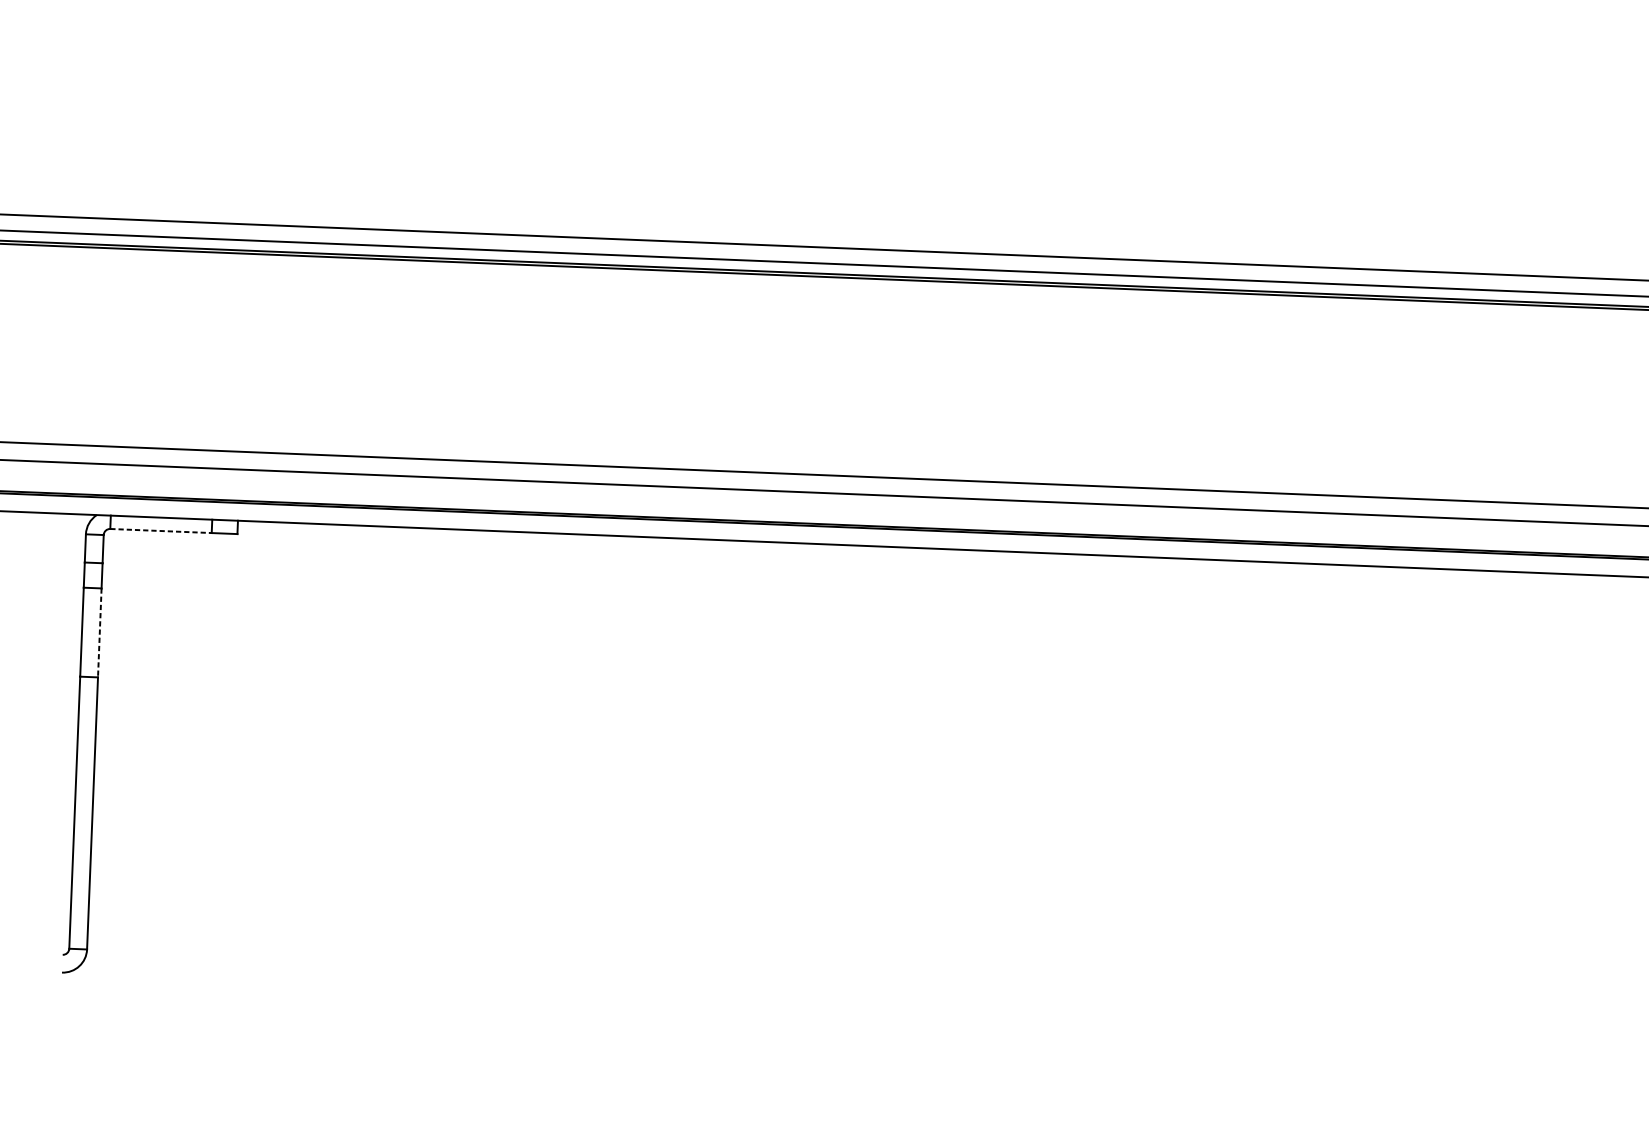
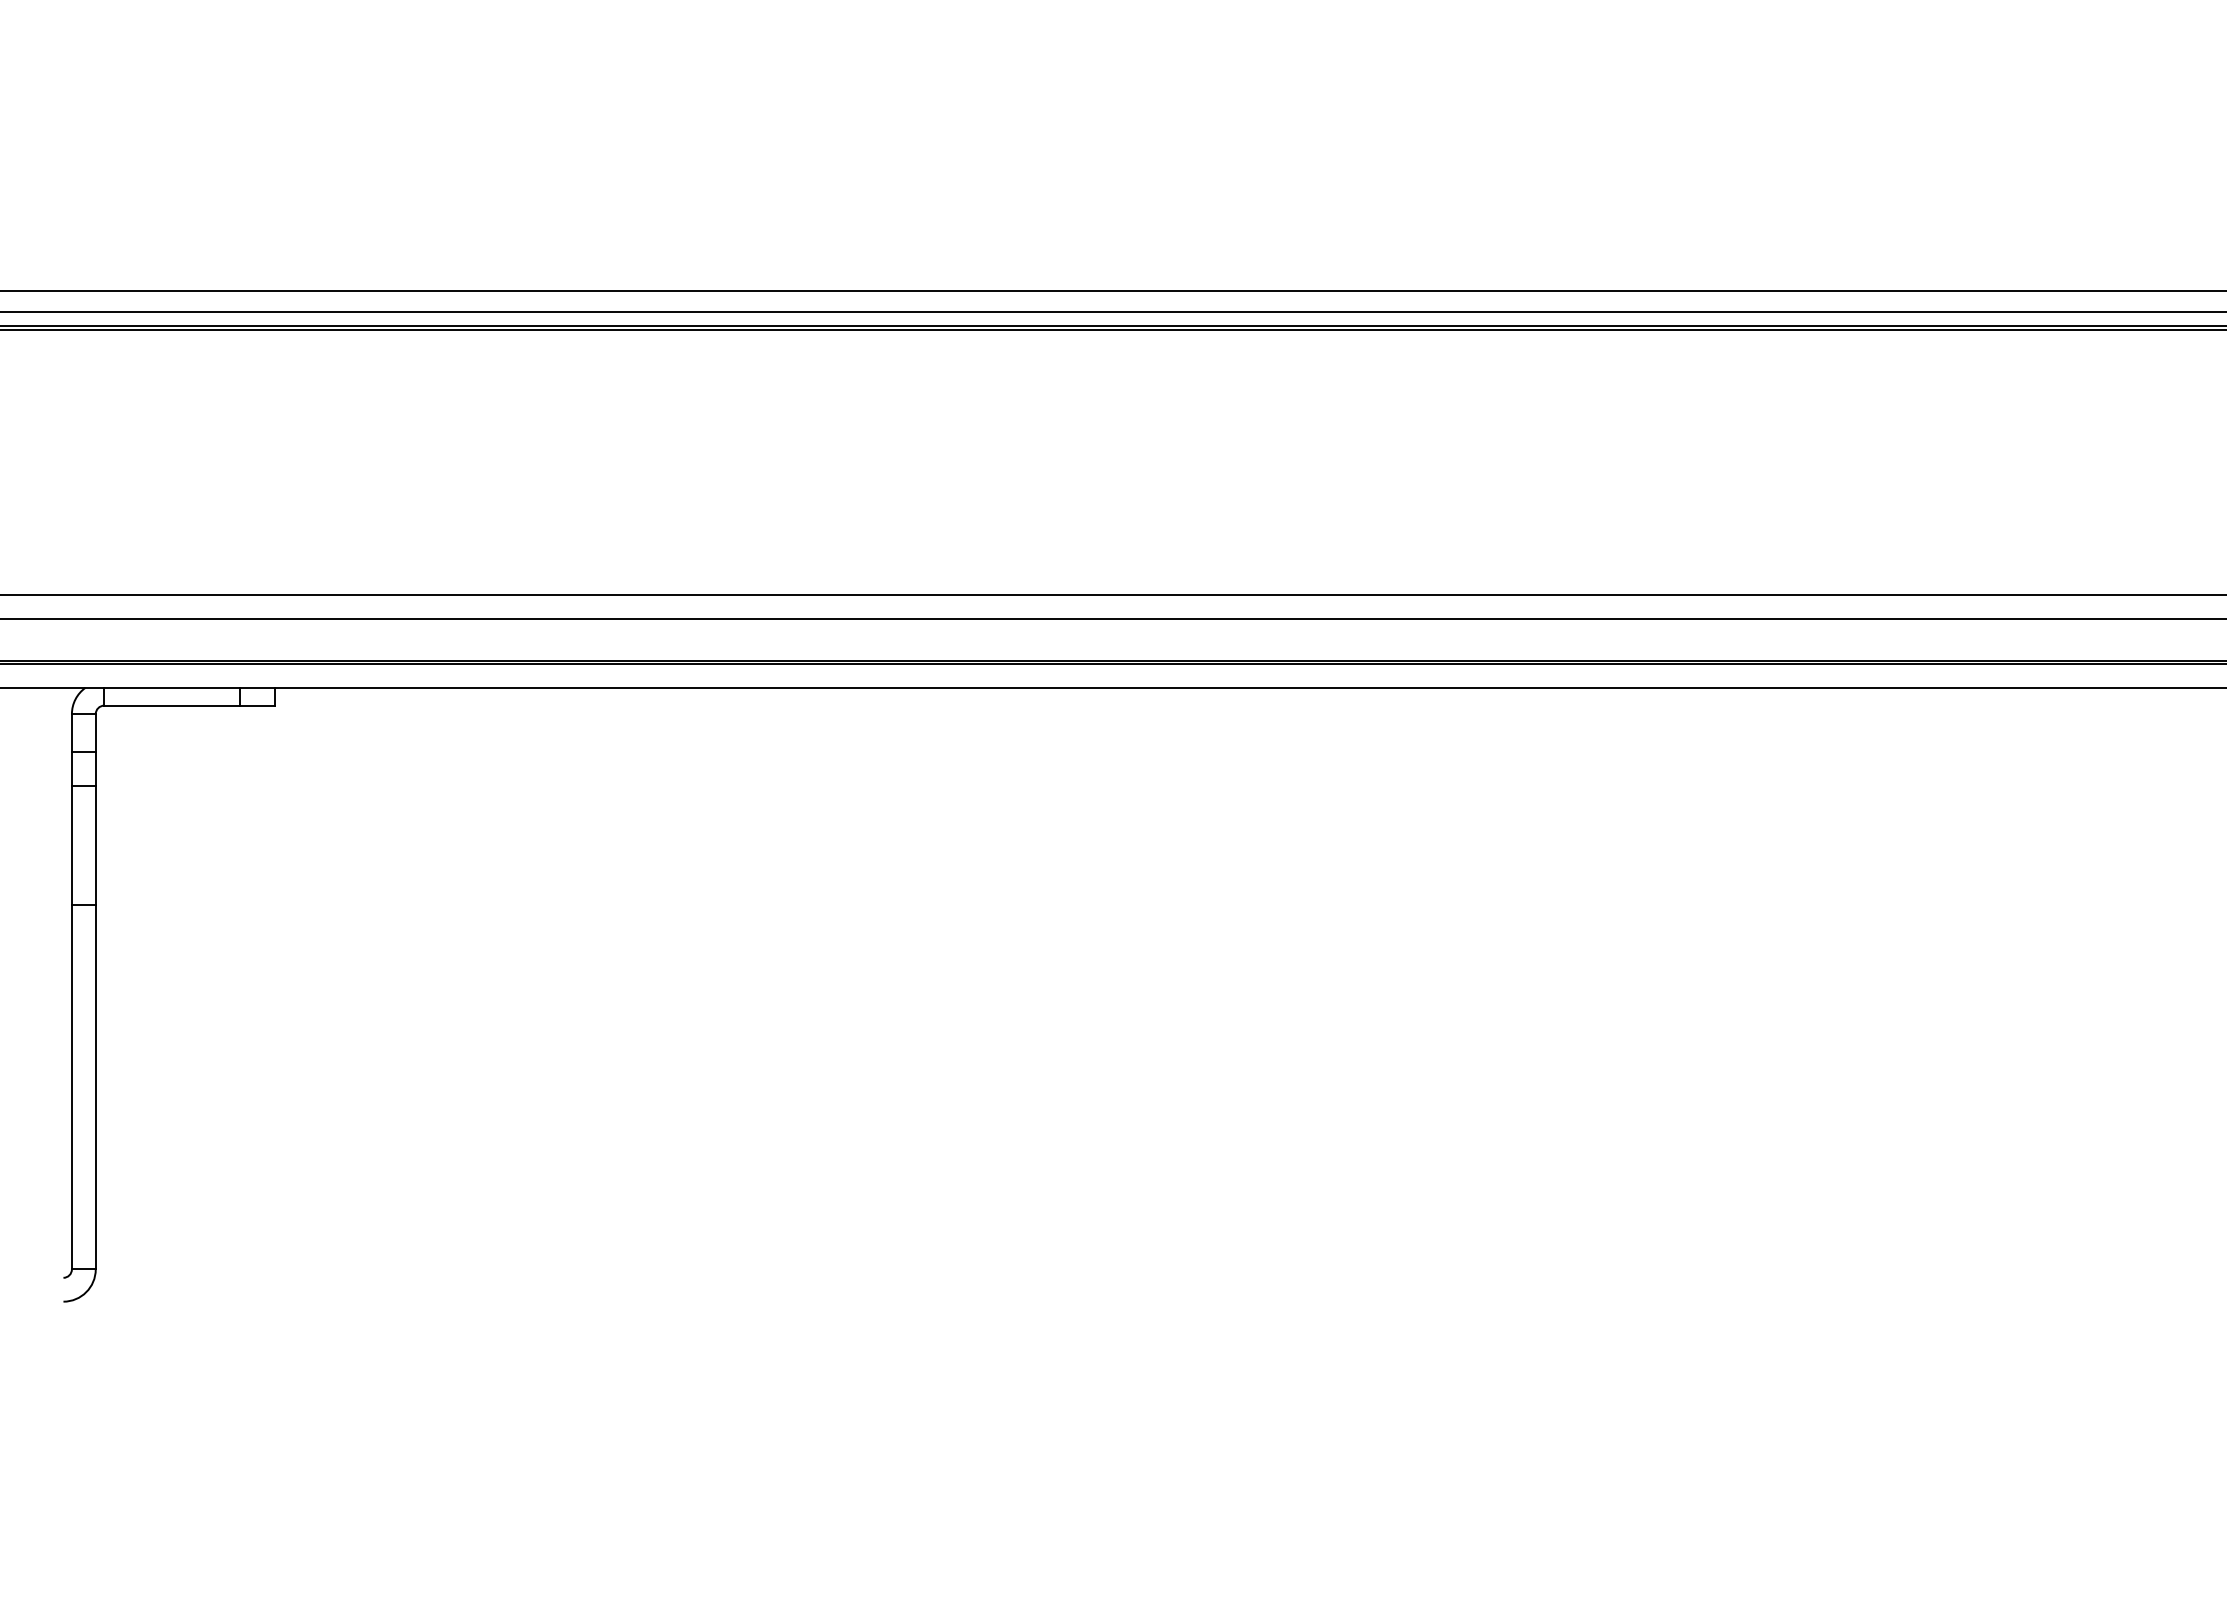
line: (161, 530) -> (172, 705), dashed -> solid
line: (99, 633) -> (95, 845), dashed -> solid

